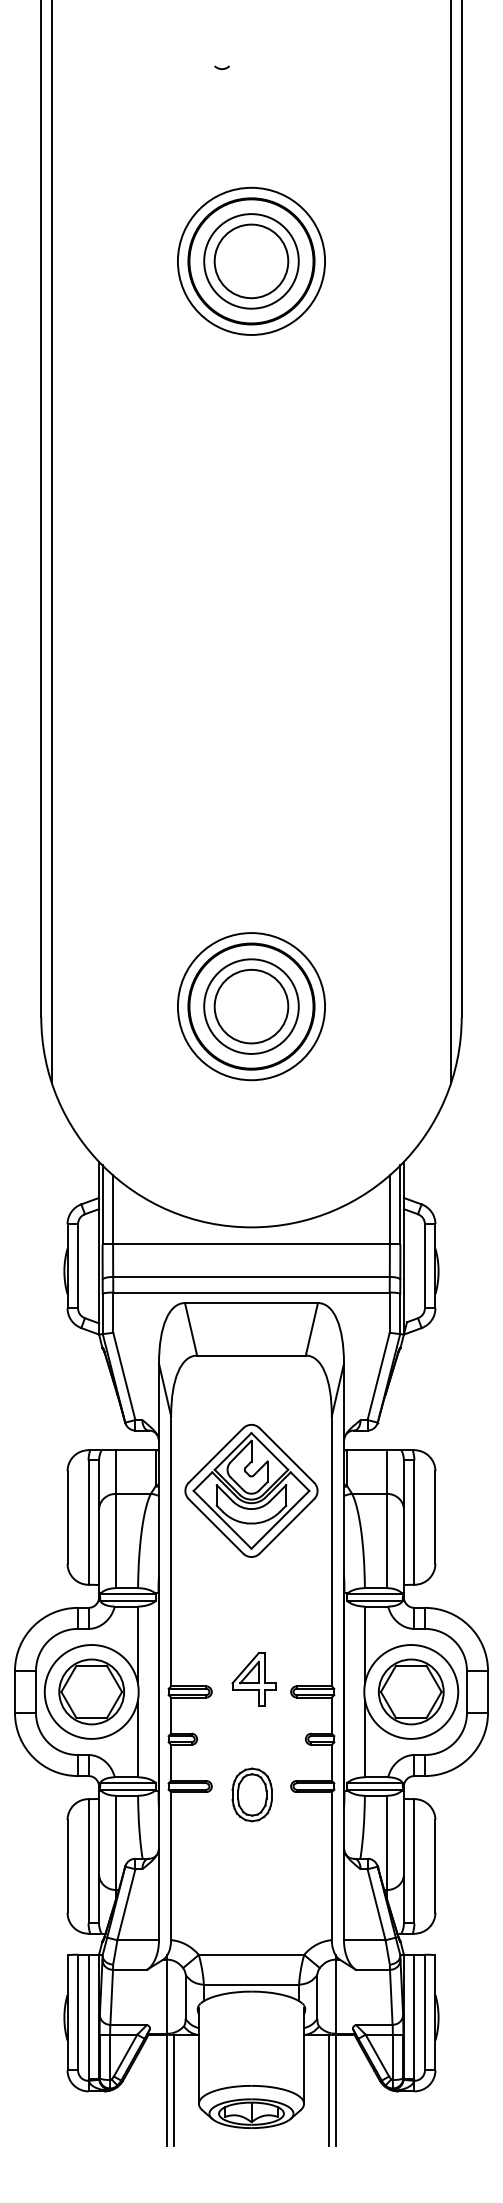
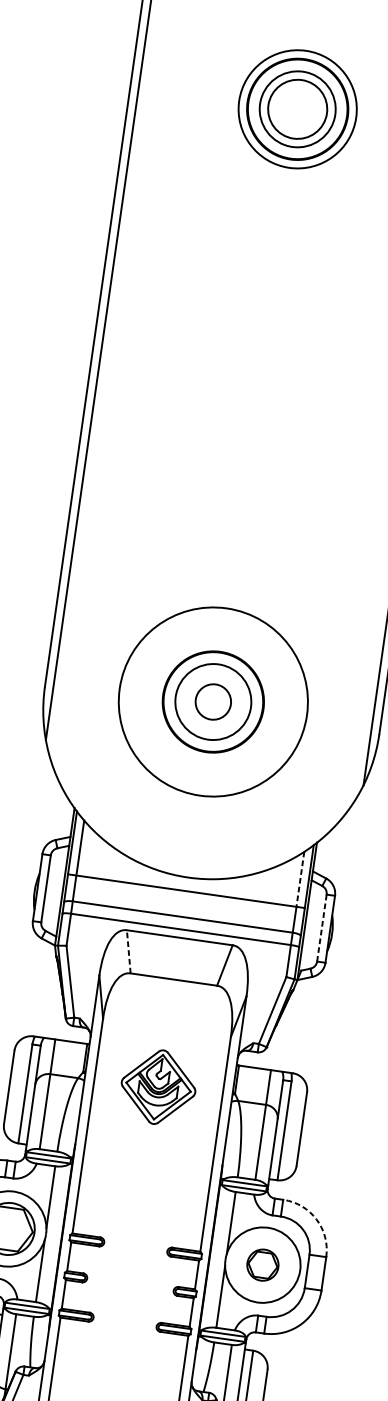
circle: (251, 1006) -> (213, 701), size x0.6
circle: (251, 1006) -> (213, 701), size x1.6
line: (389, 1209) -> (300, 878), solid -> dashed
line: (424, 1265) -> (321, 927), solid -> dashed
line: (191, 1329) -> (129, 952), solid -> dashed
part: (251, 1490) -> (158, 1086), size x0.7
arc: (469, 1626) -> (316, 1219), solid -> dashed
part: (253, 1679) -> (138, 1237), removed
part: (411, 1691) -> (263, 1264), size x0.6
part: (251, 1794) -> (124, 1328), removed

